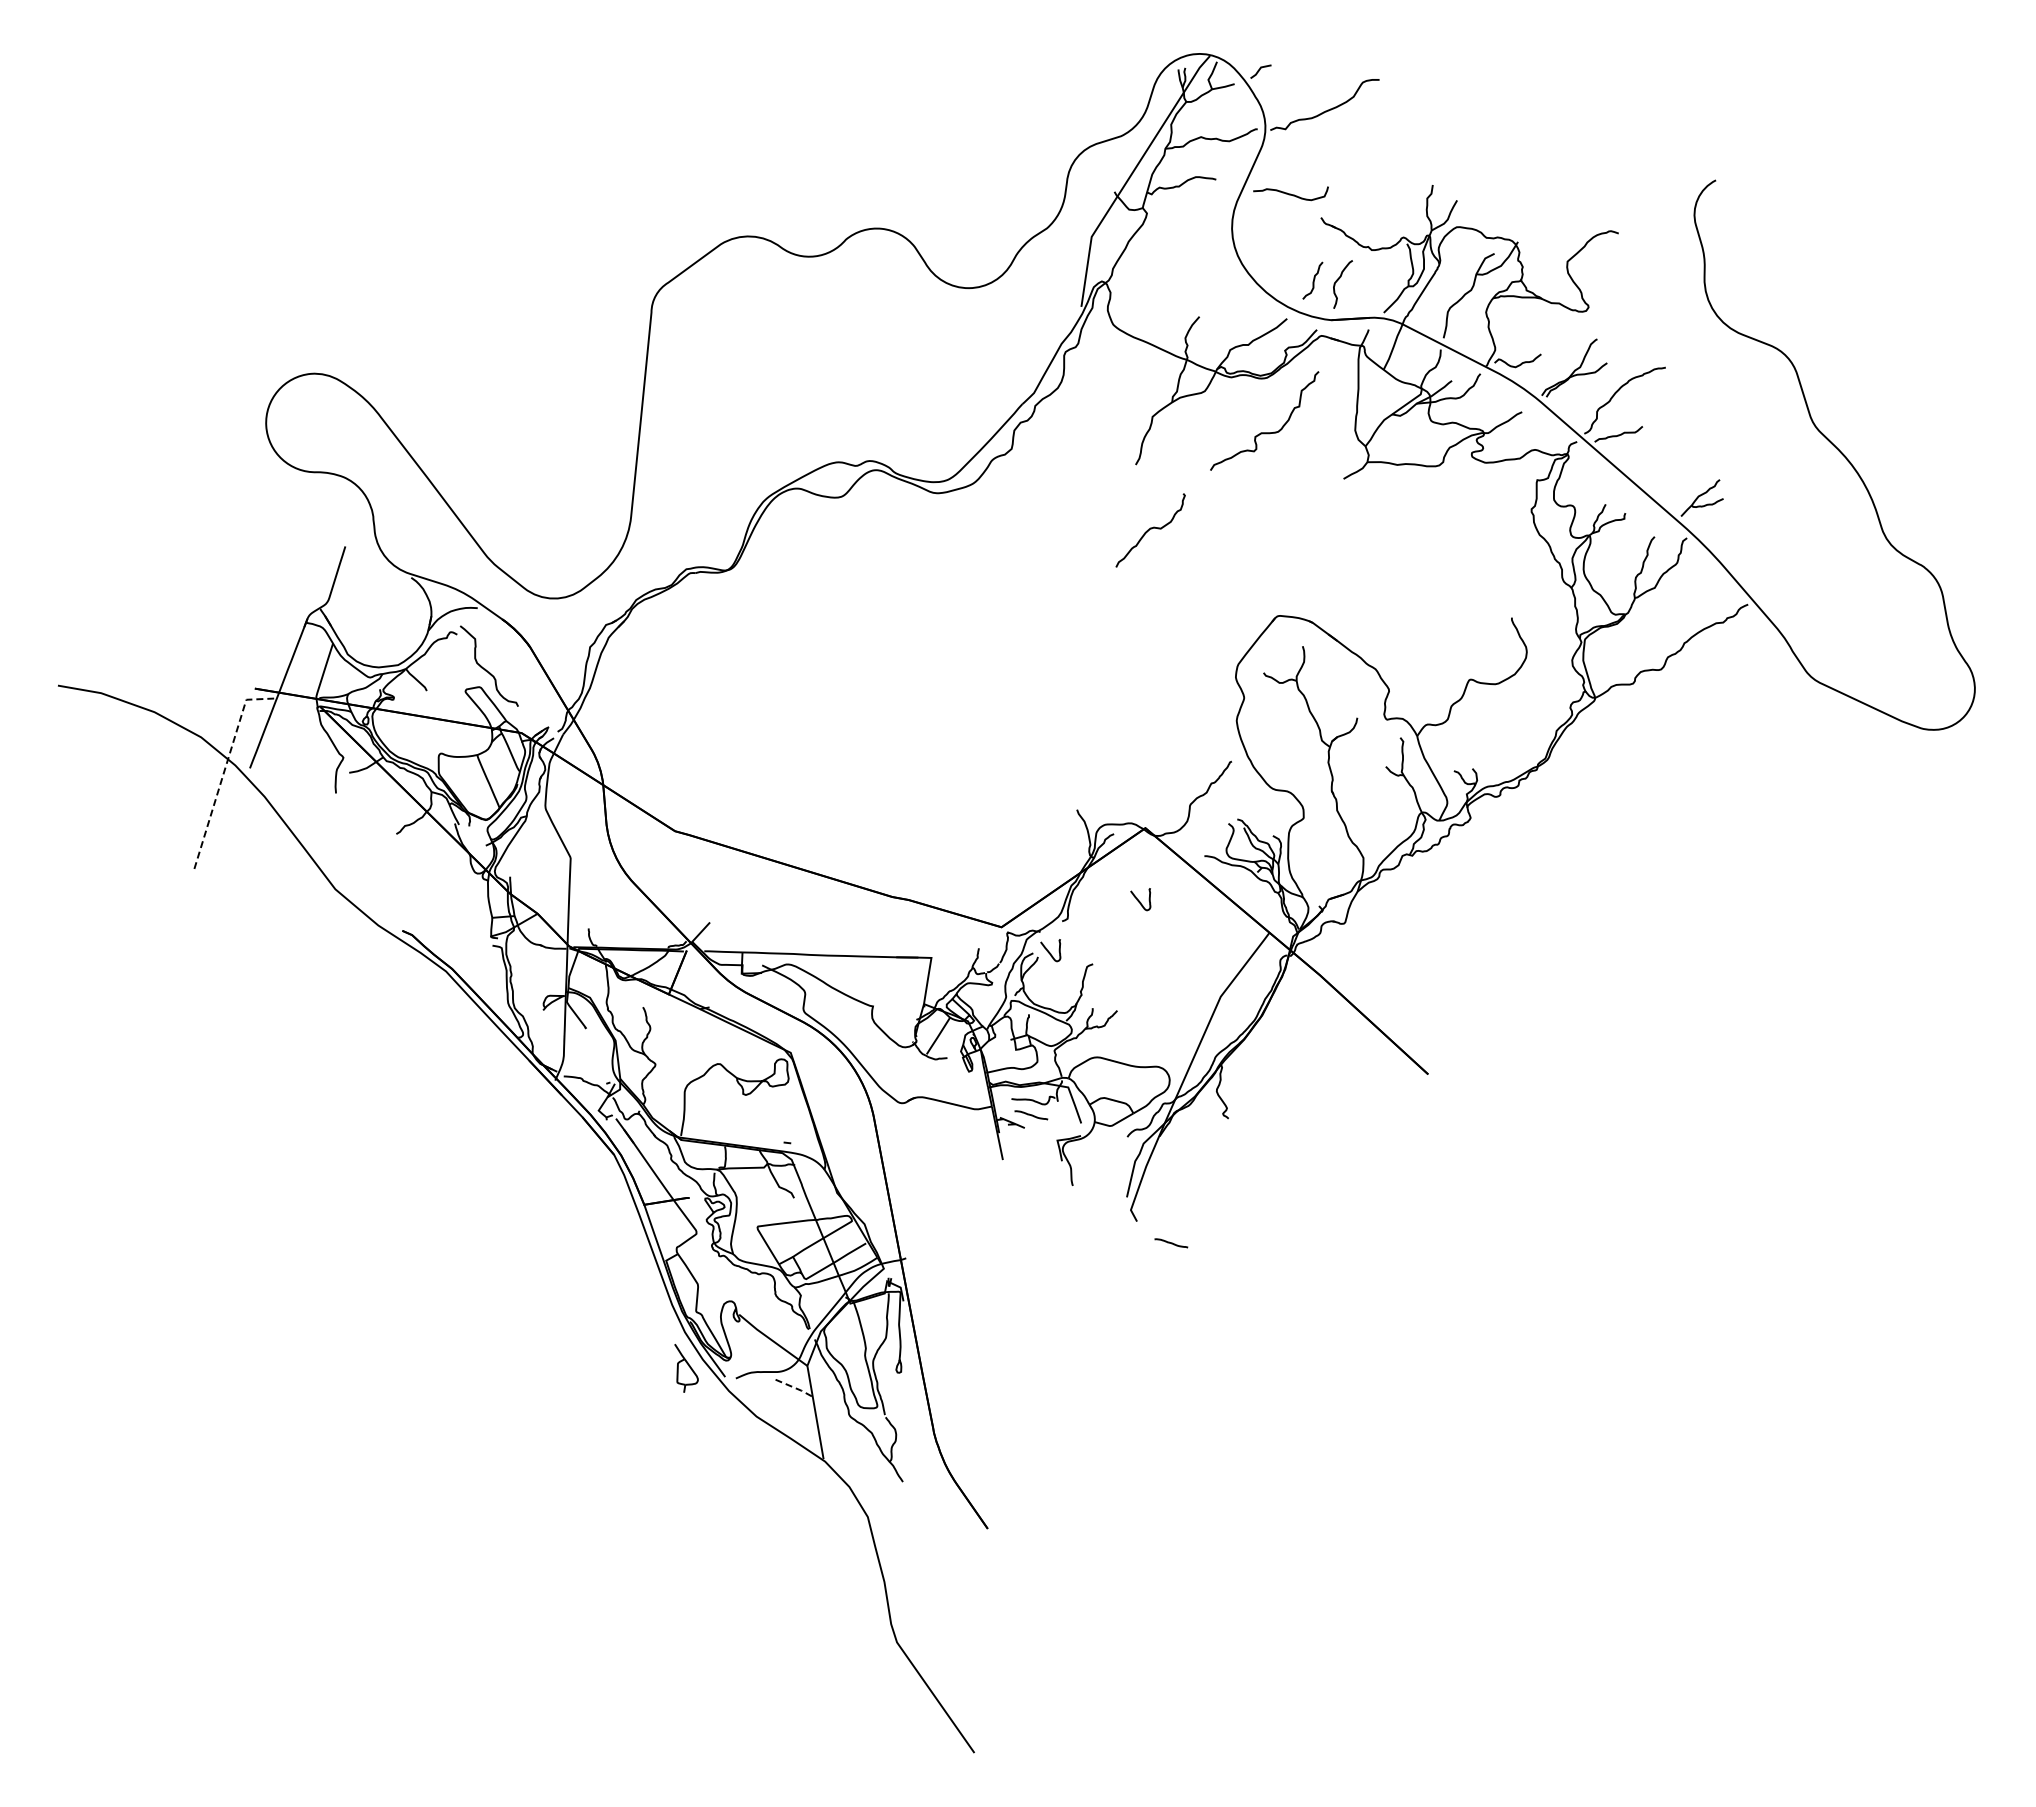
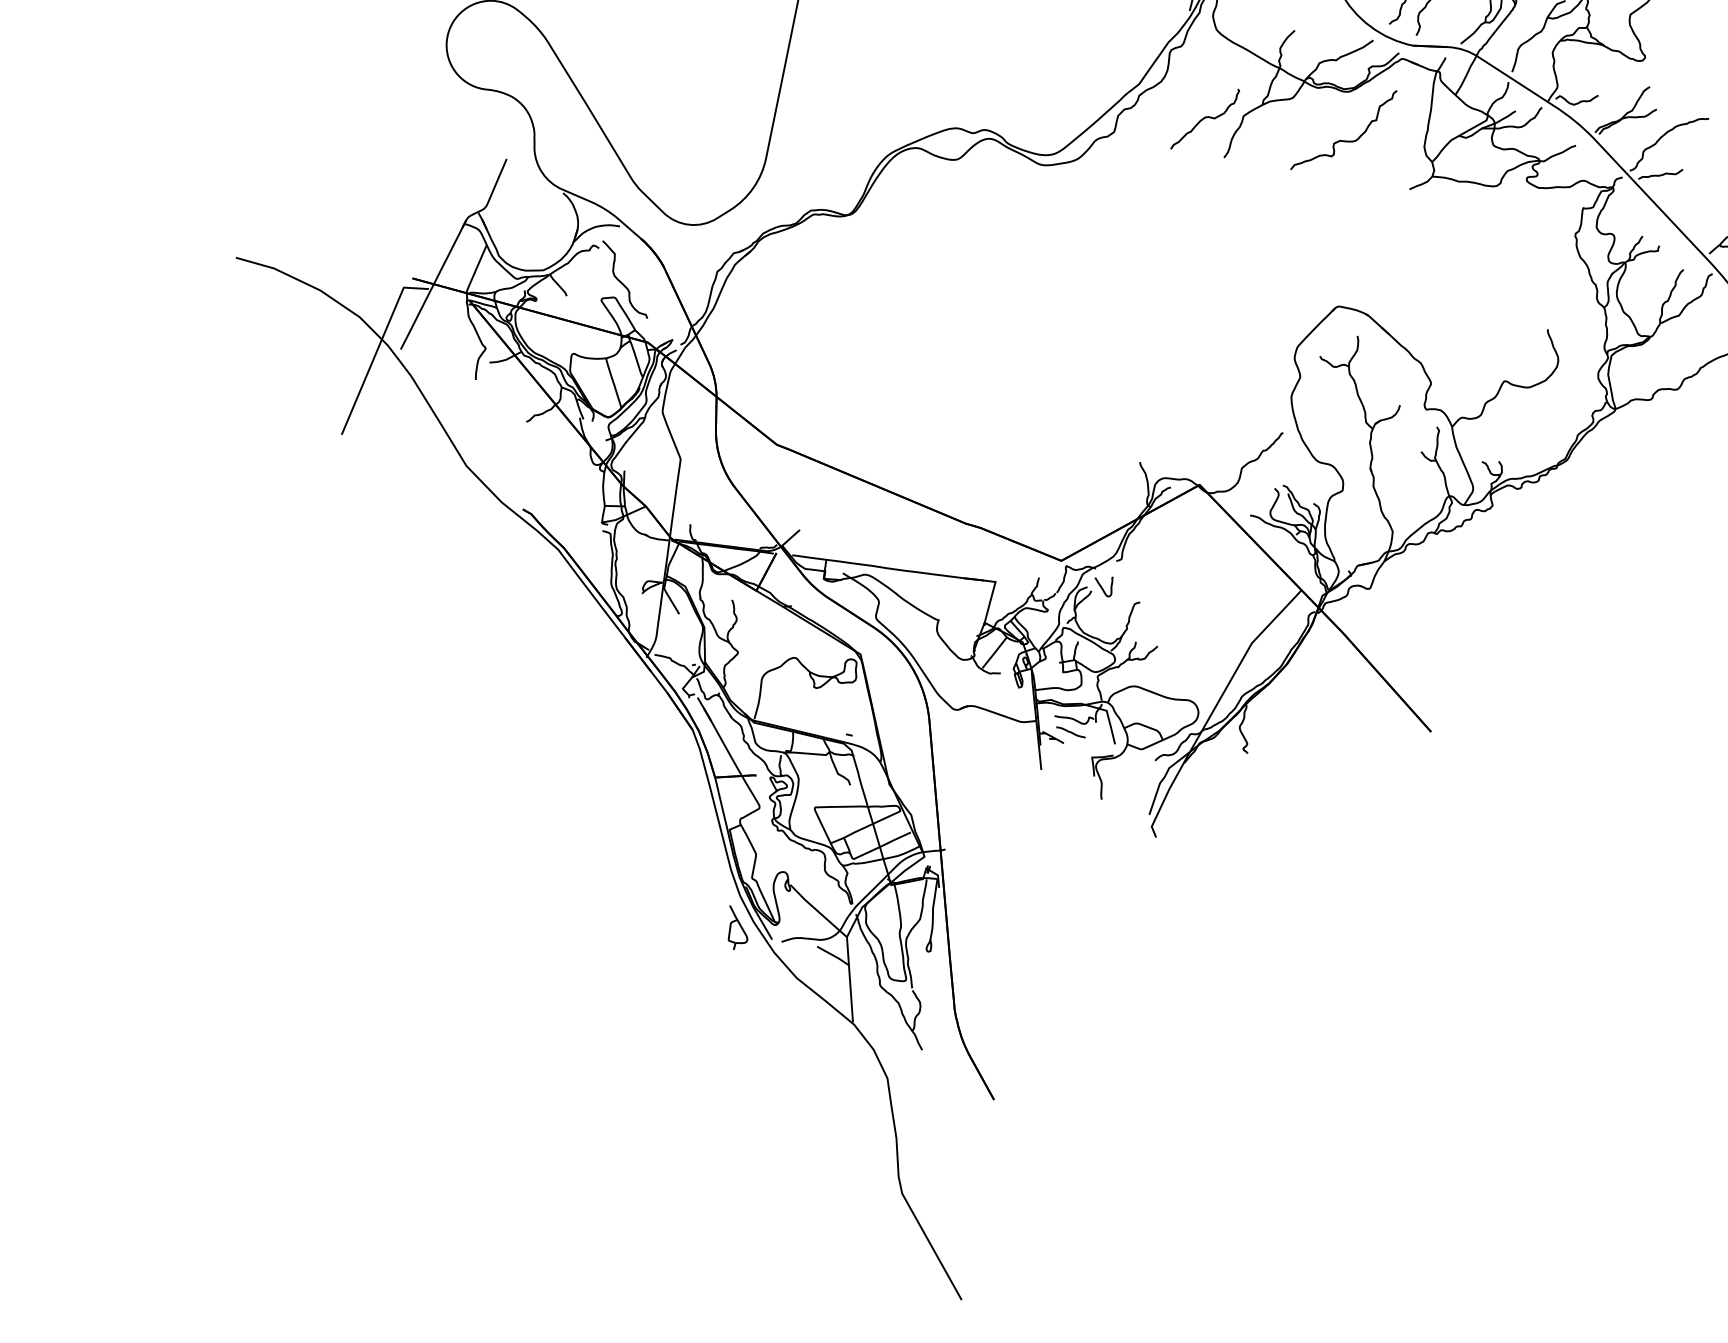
curve: (1150, 529) -> (1205, 118), moved
line: (224, 770) -> (377, 349), dashed -> solid
curve: (1139, 900) -> (1187, 549), removed
curve: (1171, 1243) -> (1185, 860), removed
line: (795, 1388) -> (834, 956), dashed -> solid

